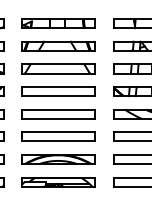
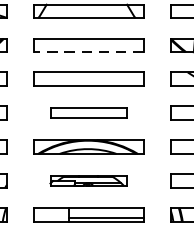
line: (58, 96) -> (88, 52), solid -> dashed
part: (58, 136) -> (88, 112), size x0.7
part: (58, 182) -> (88, 181), size x0.7

